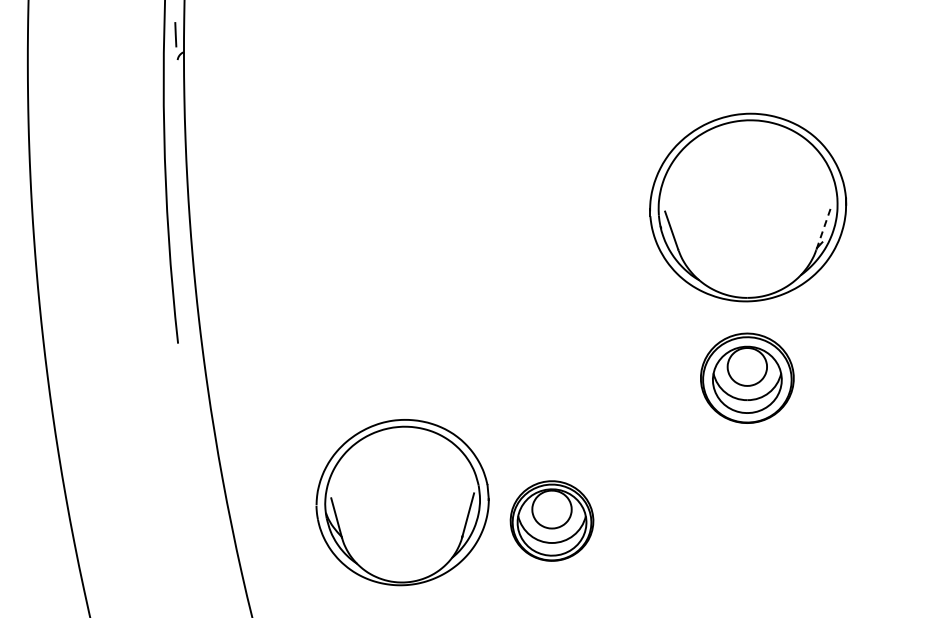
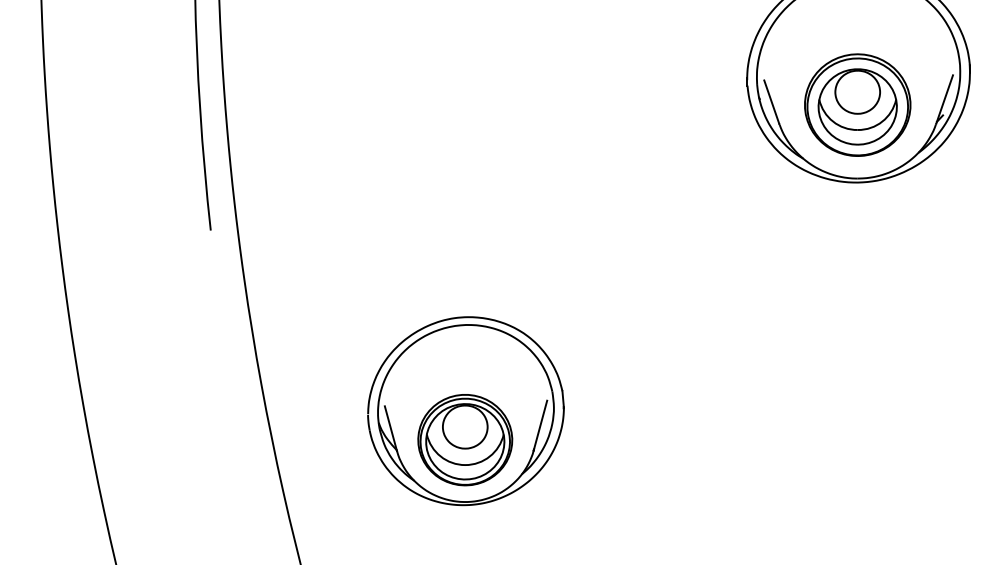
line: (824, 227) -> (945, 98), dashed -> solid
part: (747, 377) -> (857, 104), moved
part: (551, 520) -> (464, 439), moved

